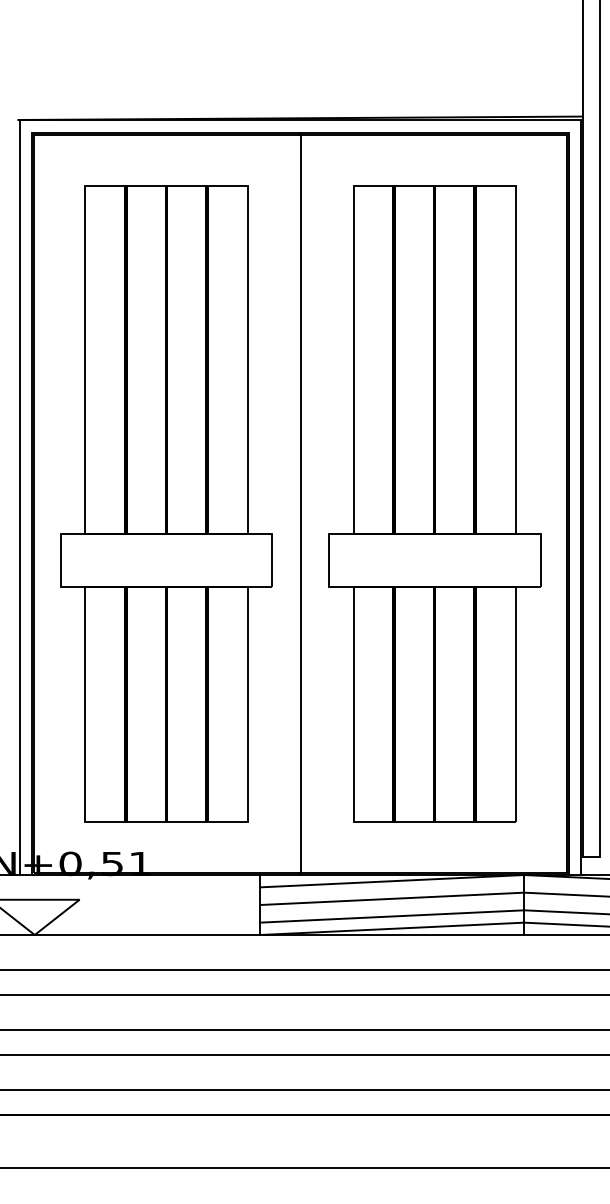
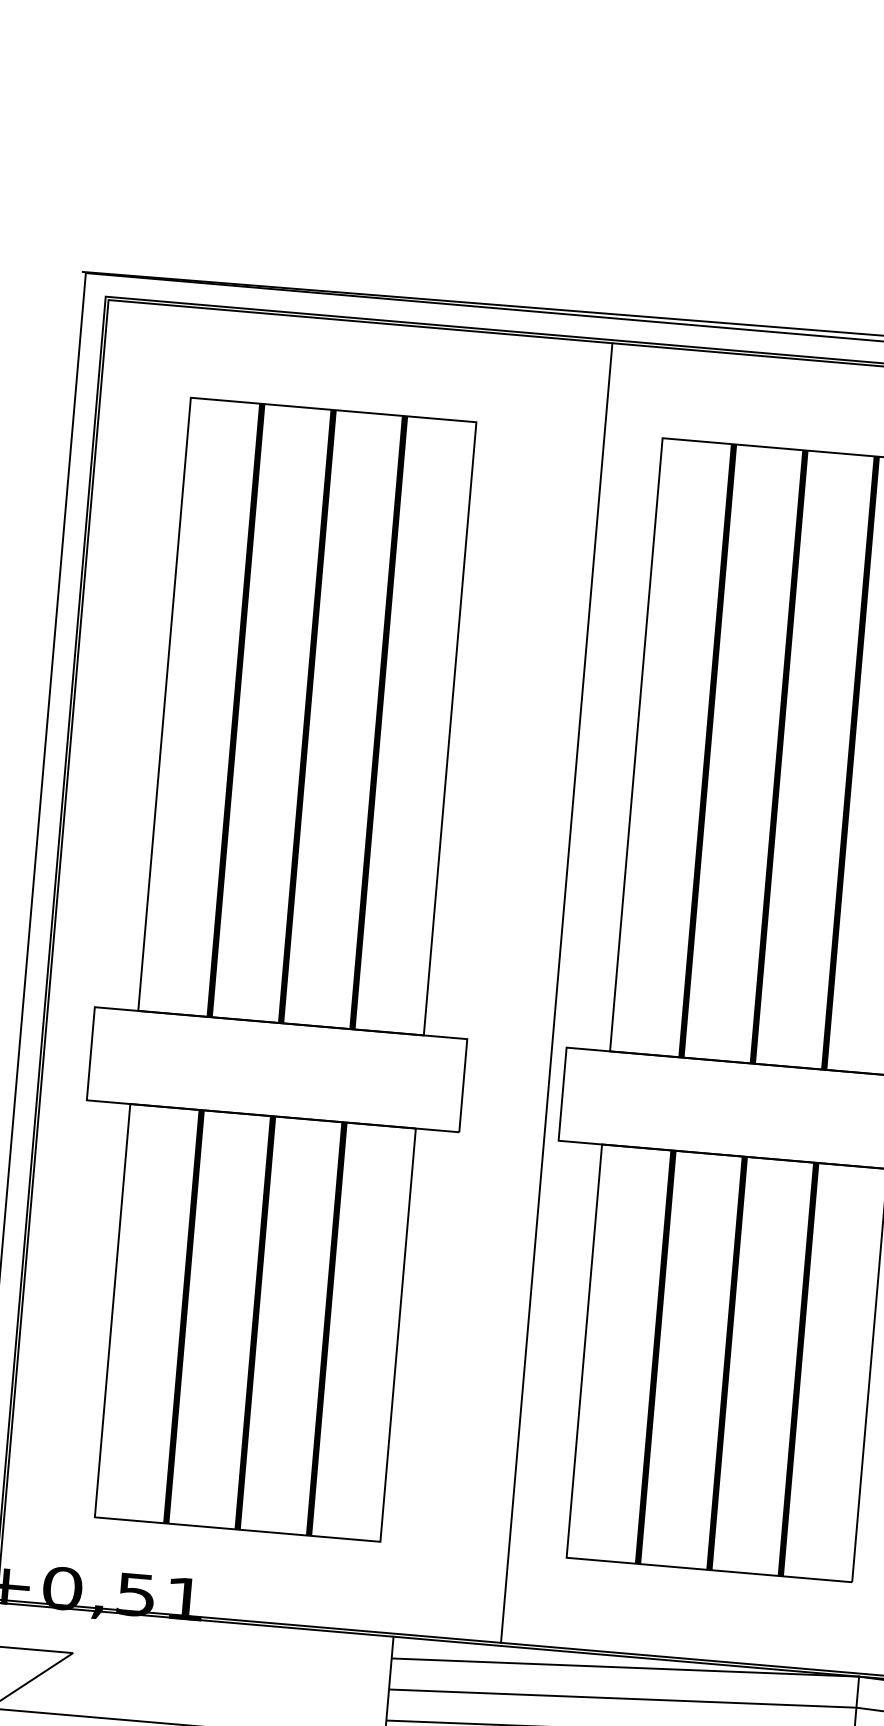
line: (300, 503) -> (556, 992), moved

